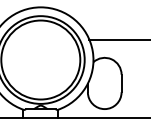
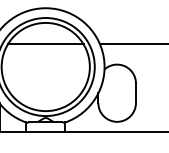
line: (40, 39) -> (45, 44), added

